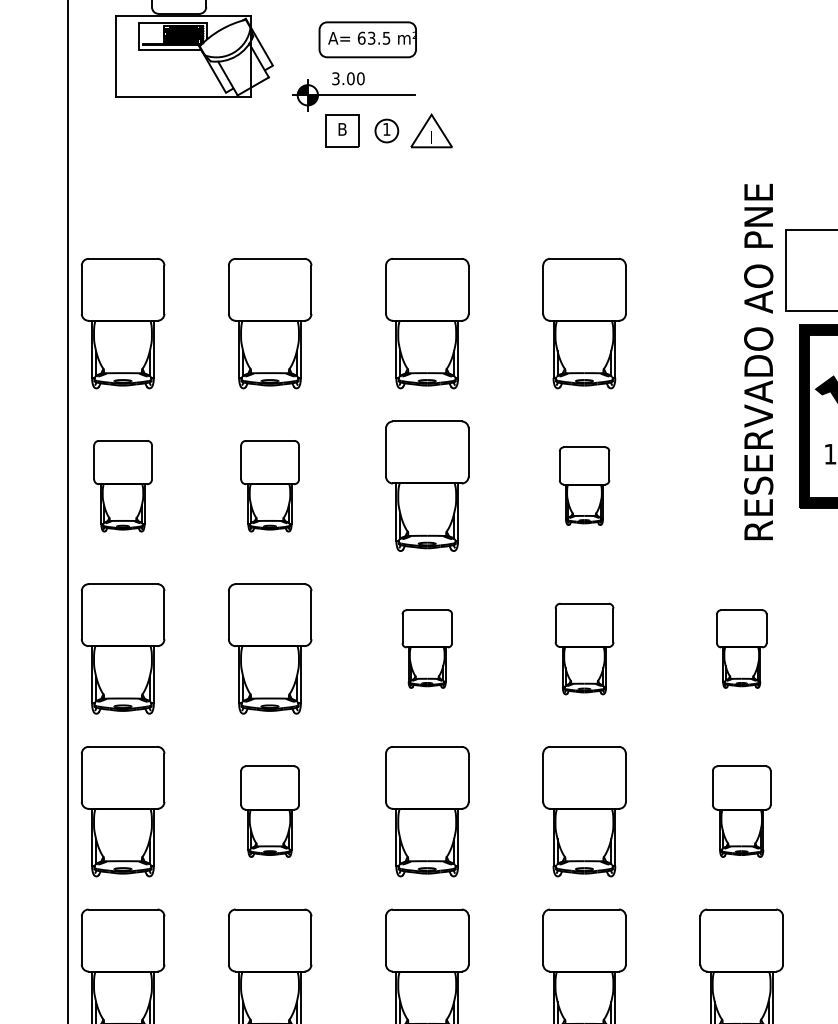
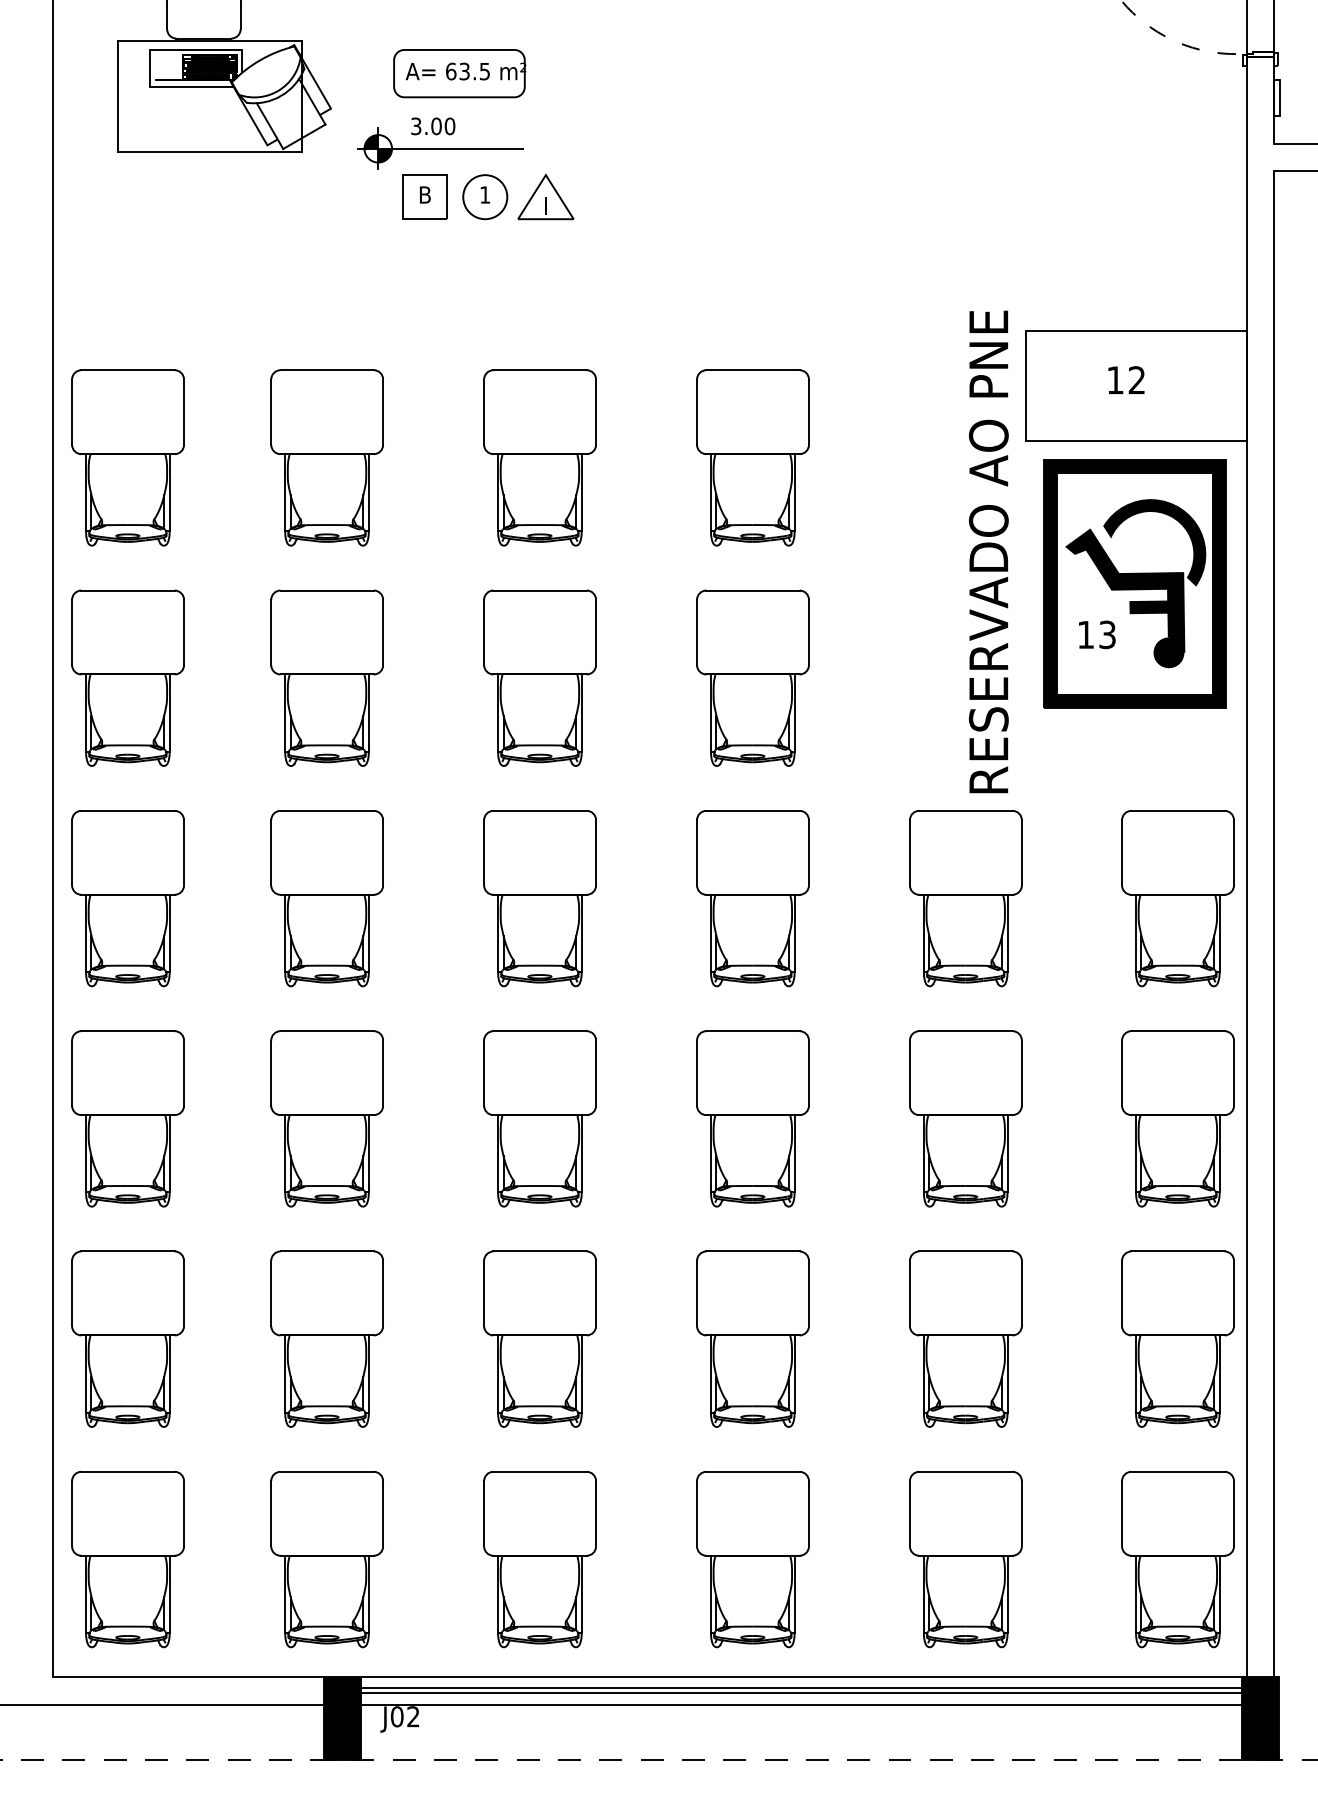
circle: (387, 131) -> (485, 197), size x1.43
text: (758, 361) -> (988, 551), moved
part: (122, 485) -> (127, 677), size x1.43
part: (269, 485) -> (326, 677), size x1.43
part: (584, 485) -> (752, 677), size x1.67
part: (426, 648) -> (539, 898), size x1.67
part: (584, 648) -> (752, 898), size x1.43
part: (741, 648) -> (965, 898), size x1.67
part: (269, 811) -> (326, 1118), size x1.43
part: (741, 811) -> (965, 1118), size x1.43

